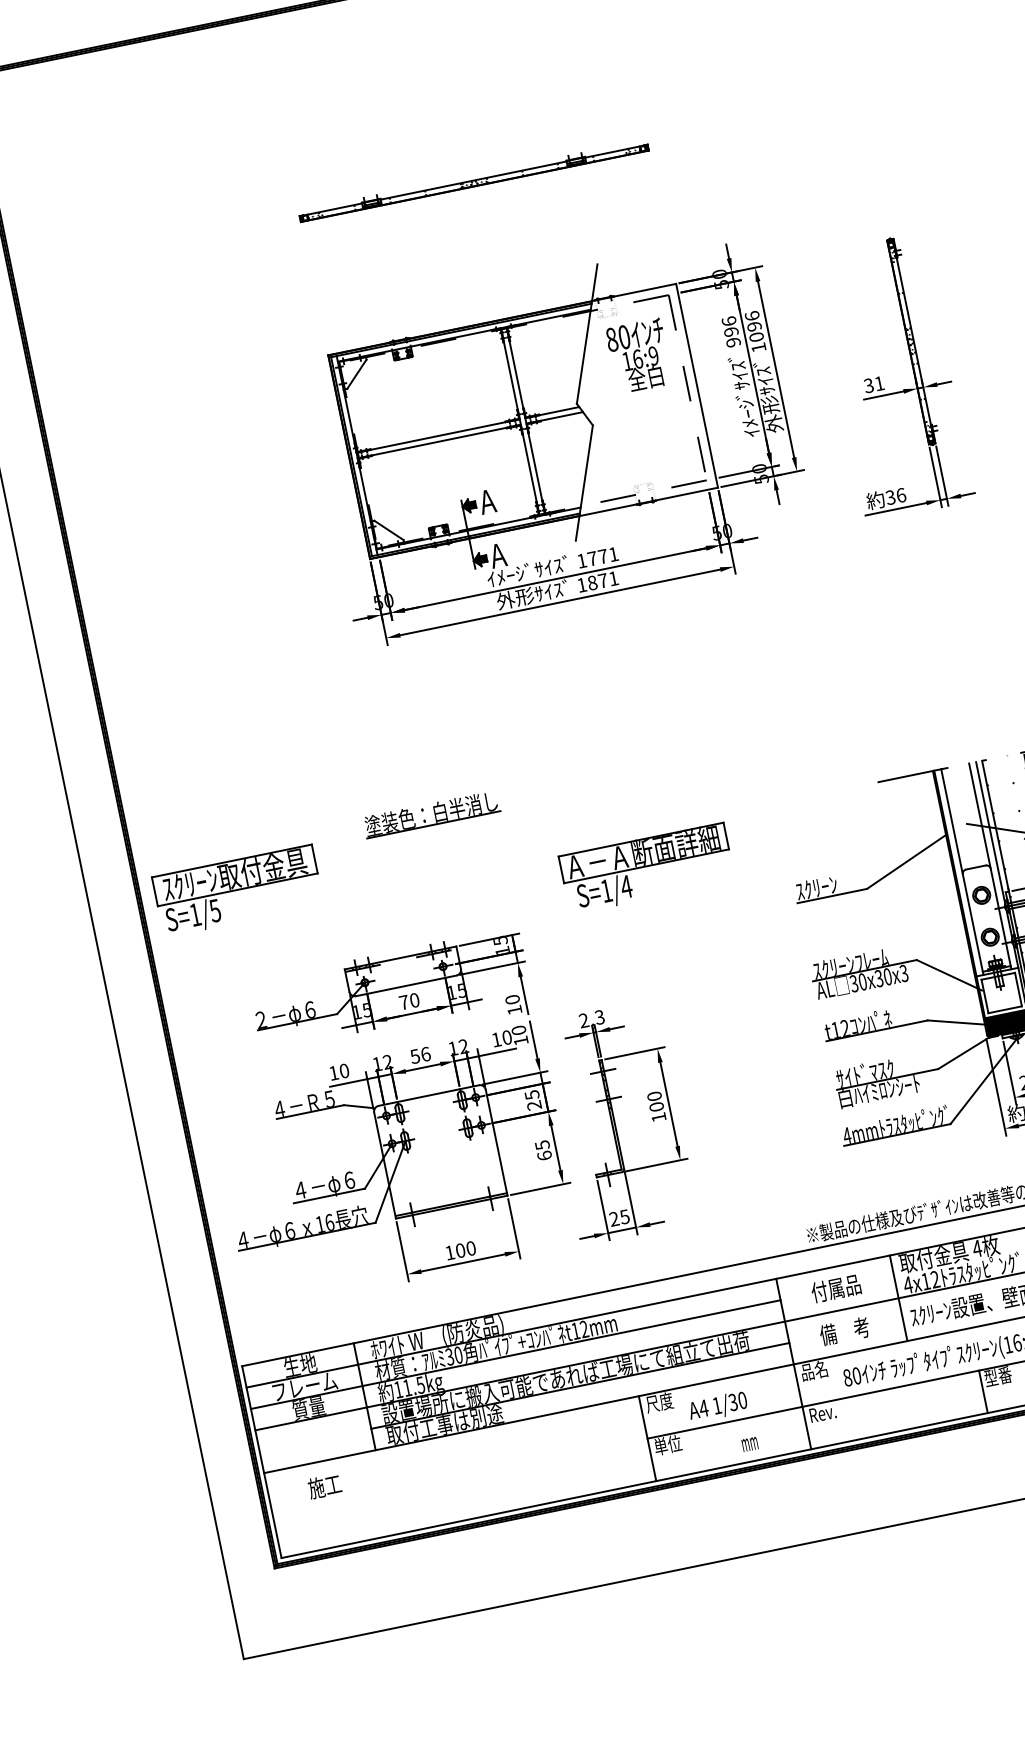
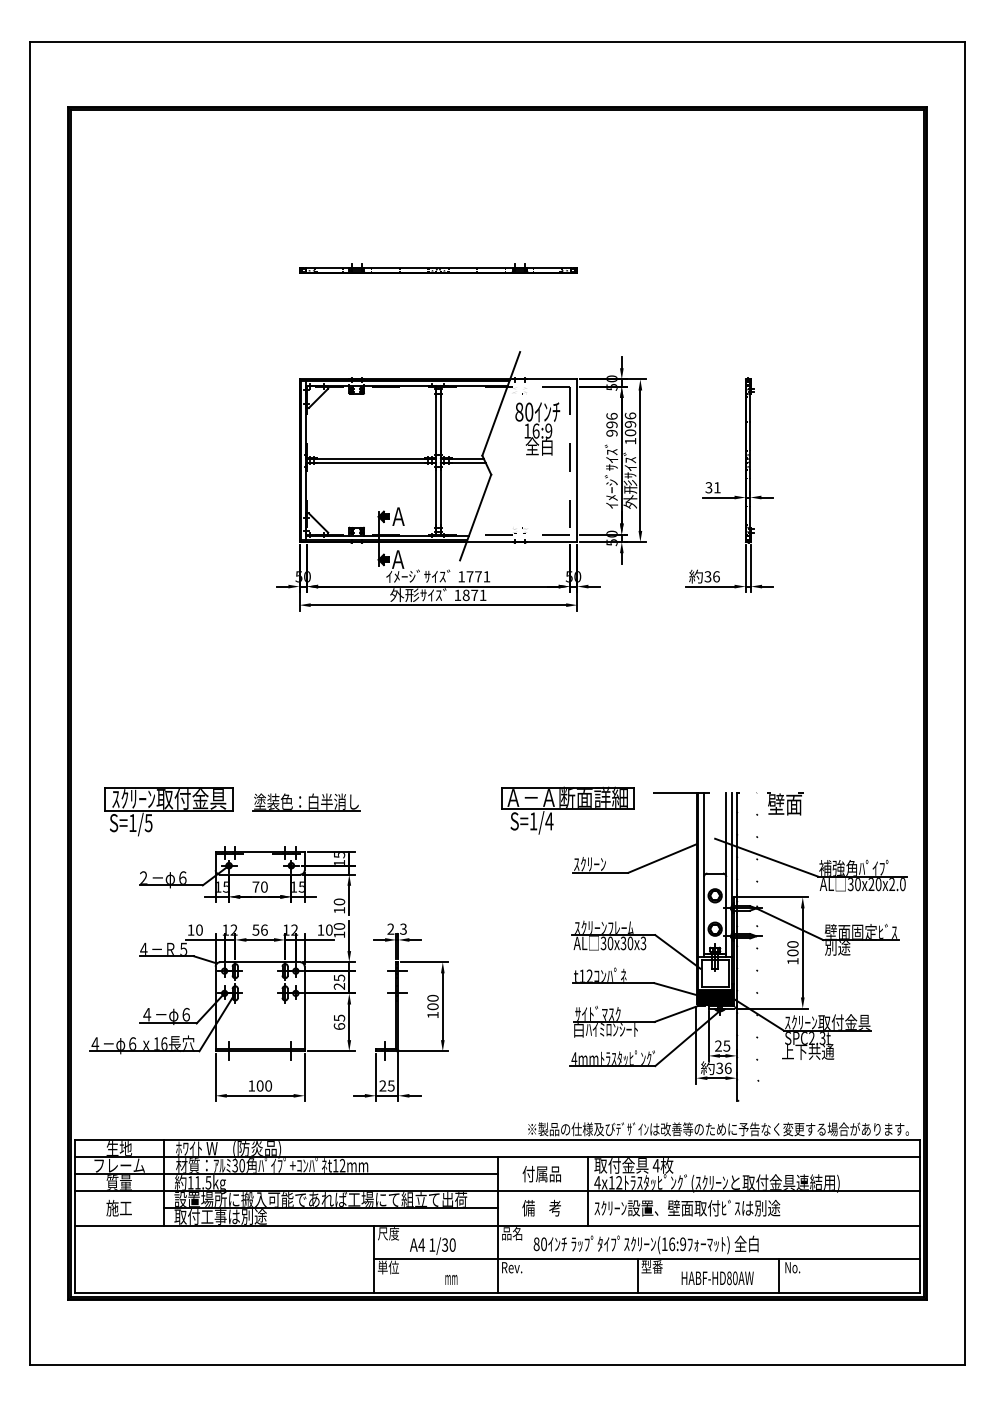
part: (431, 814) -> (306, 802), moved
part: (646, 868) -> (567, 810), moved
part: (237, 891) -> (168, 811), moved
text: (323, 1485) -> (118, 1207), moved

